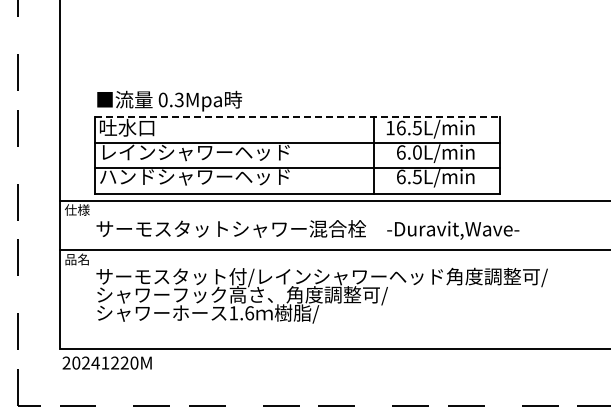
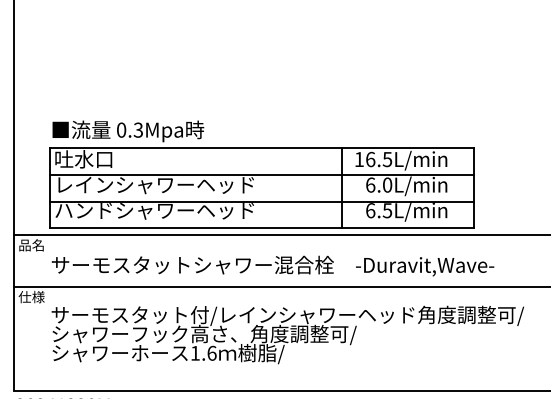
line: (297, 117) -> (262, 148), dashed -> solid
text: (77, 209) -> (31, 244), 仕様 -> 品名
text: (77, 259) -> (31, 297), 品名 -> 仕様

